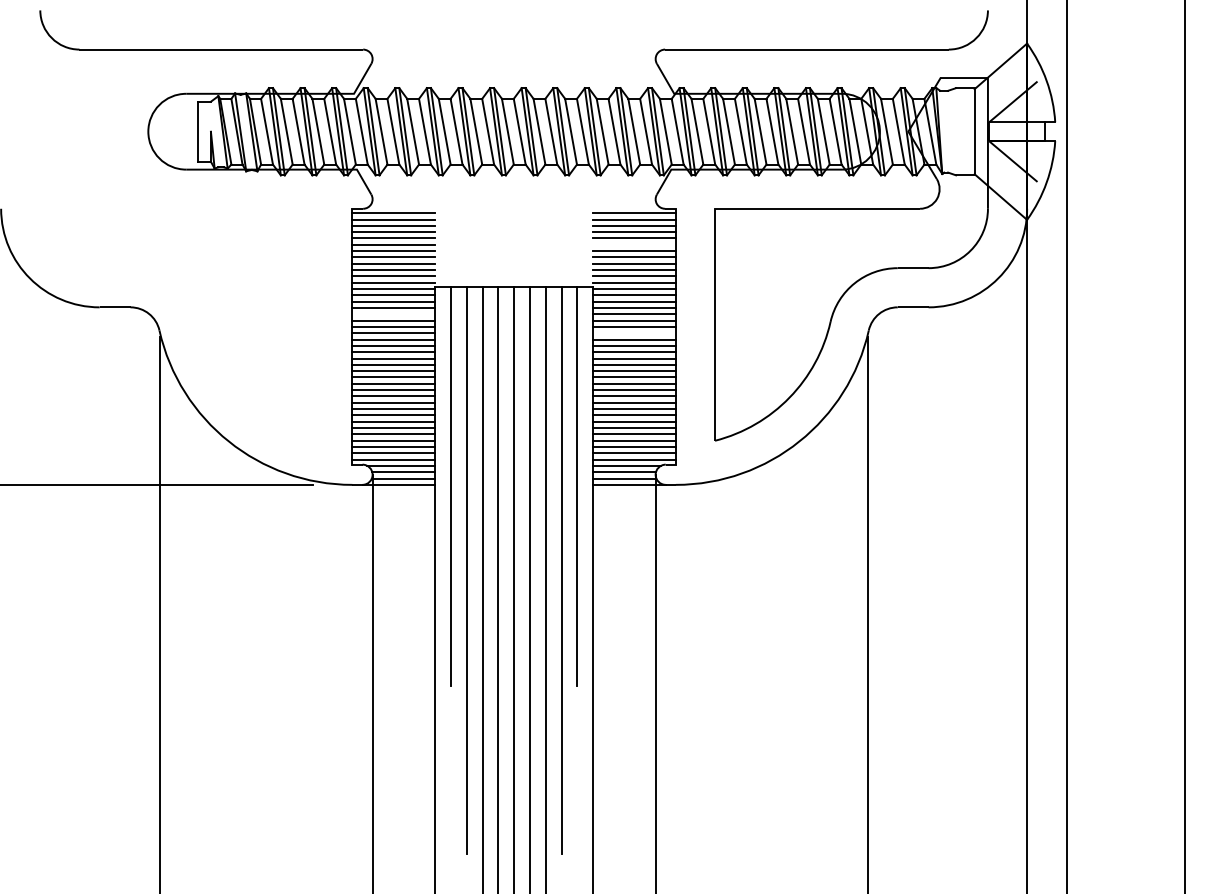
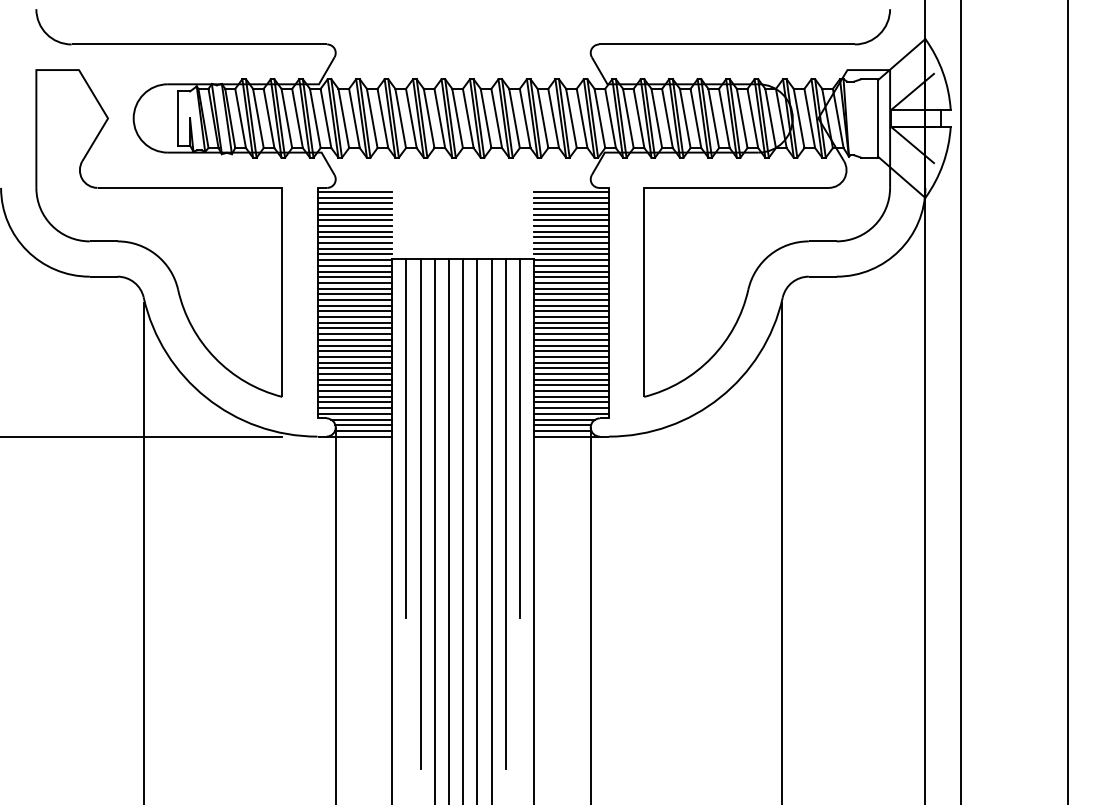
line: (634, 244) -> (571, 220), added
part: (175, 259) -> (158, 233), added
line: (393, 313) -> (354, 282), added
line: (634, 333) -> (571, 300), added

